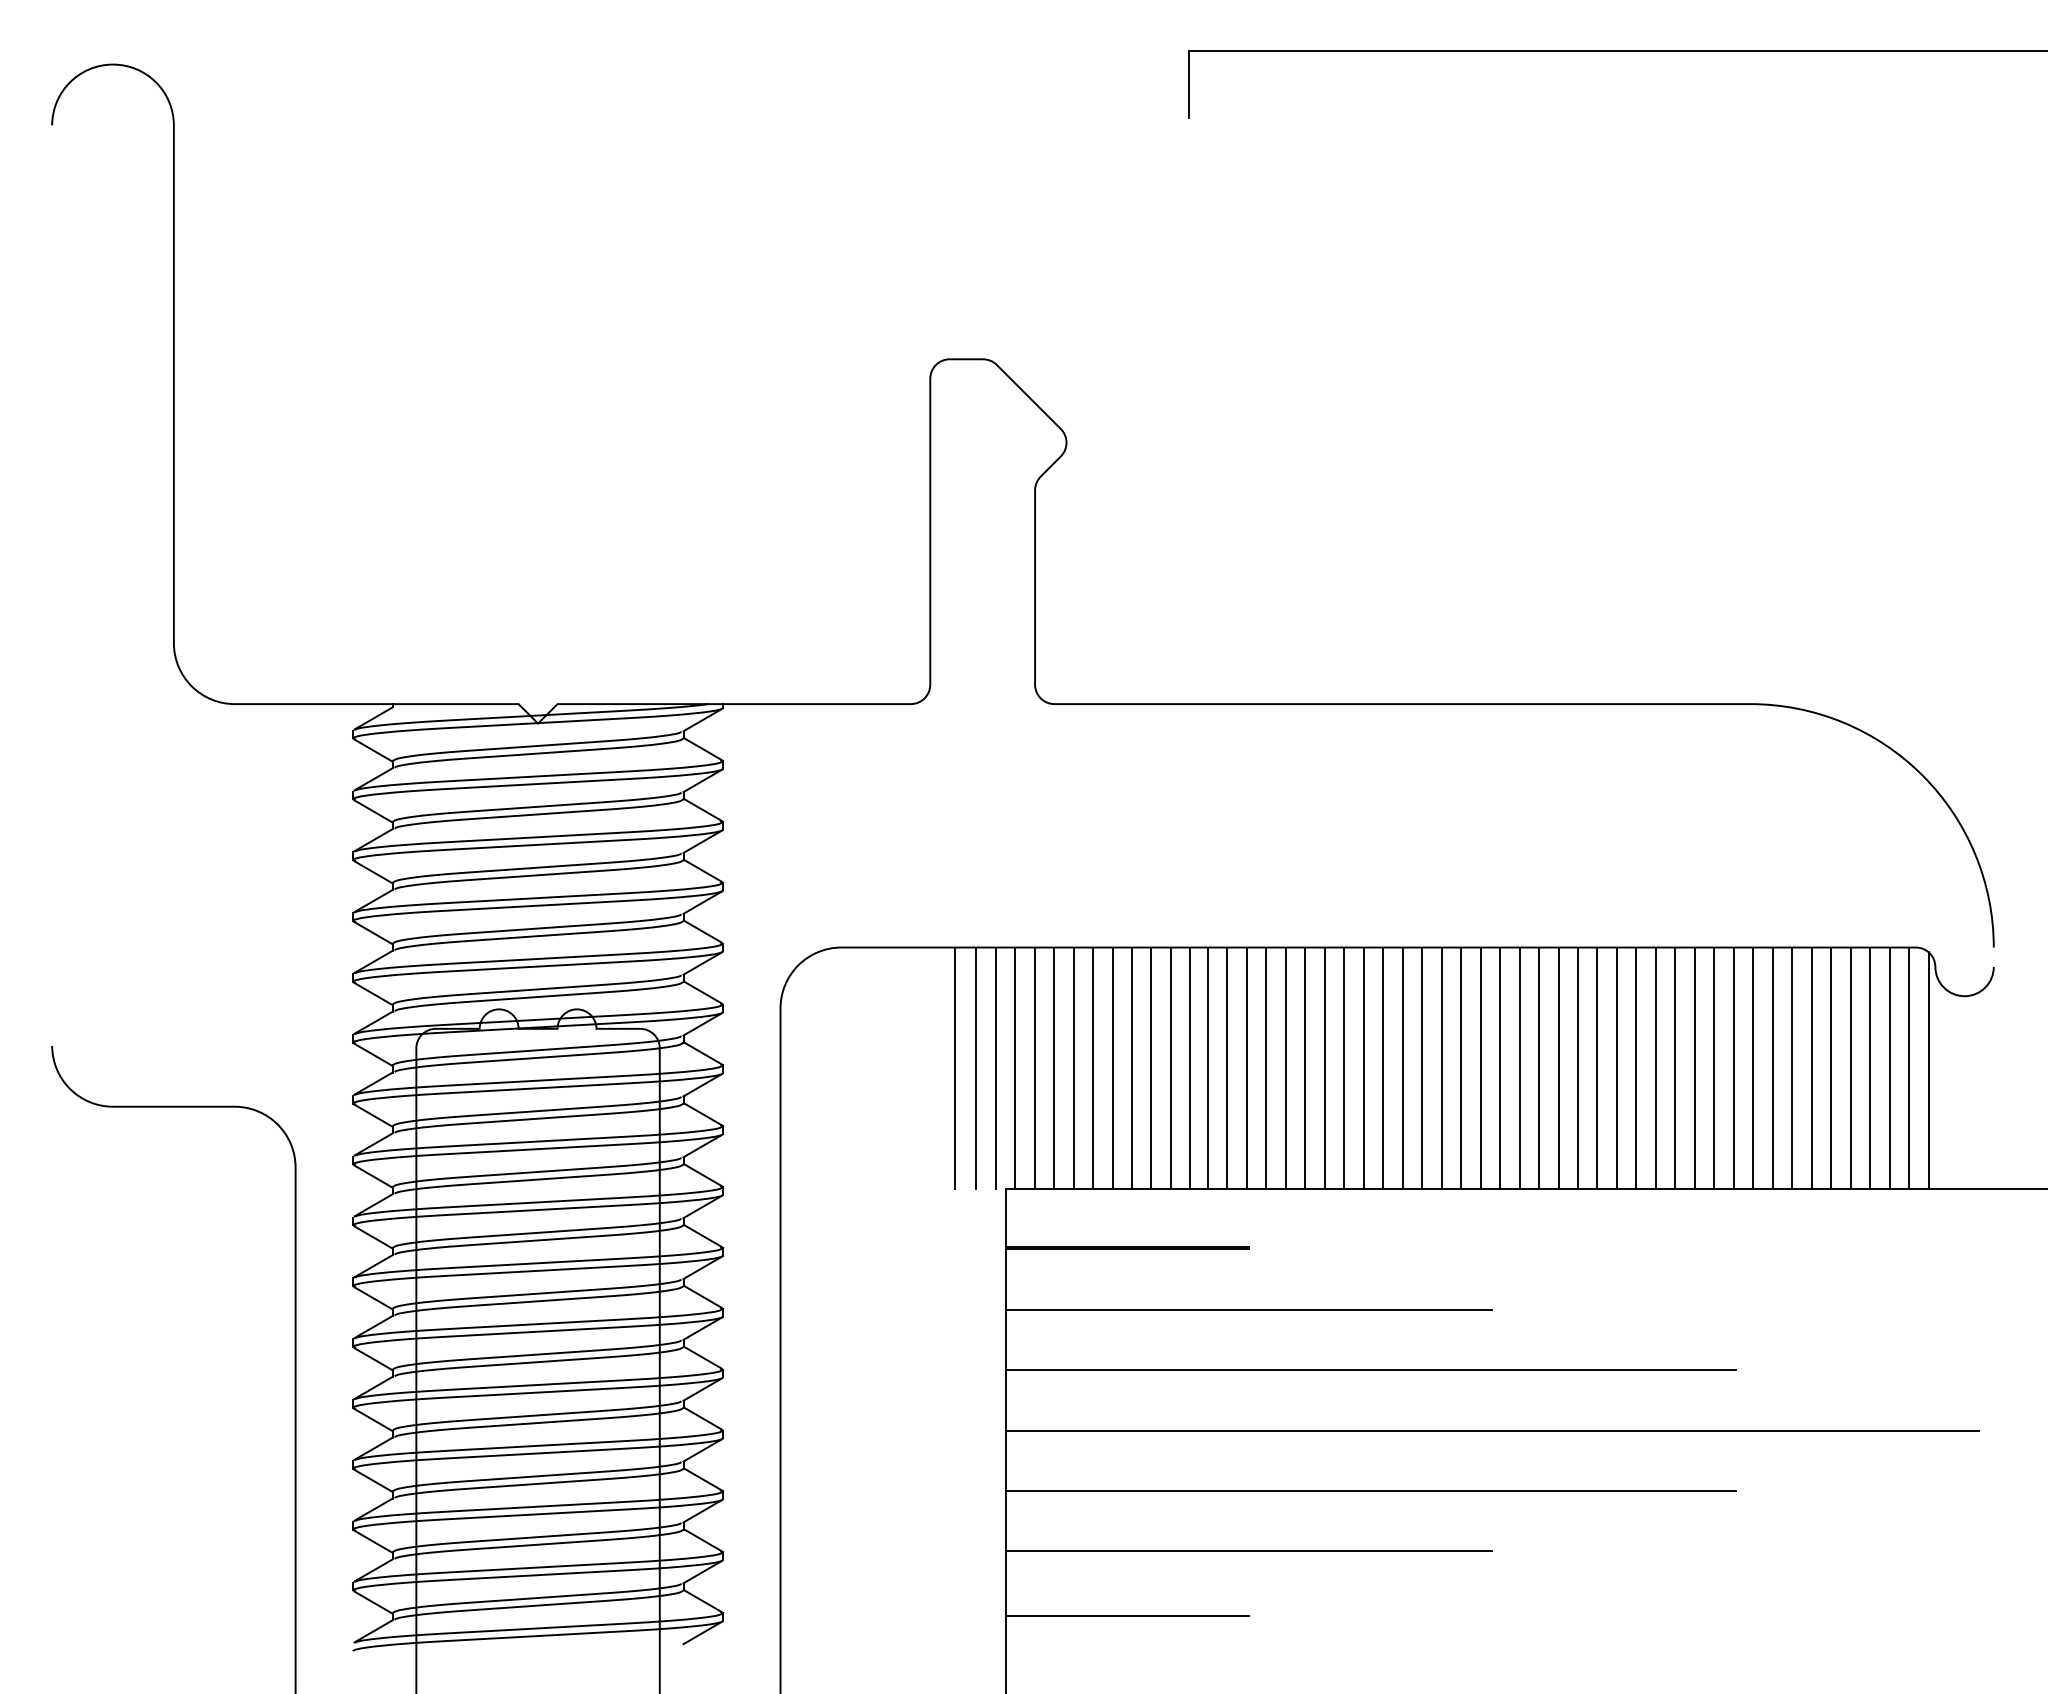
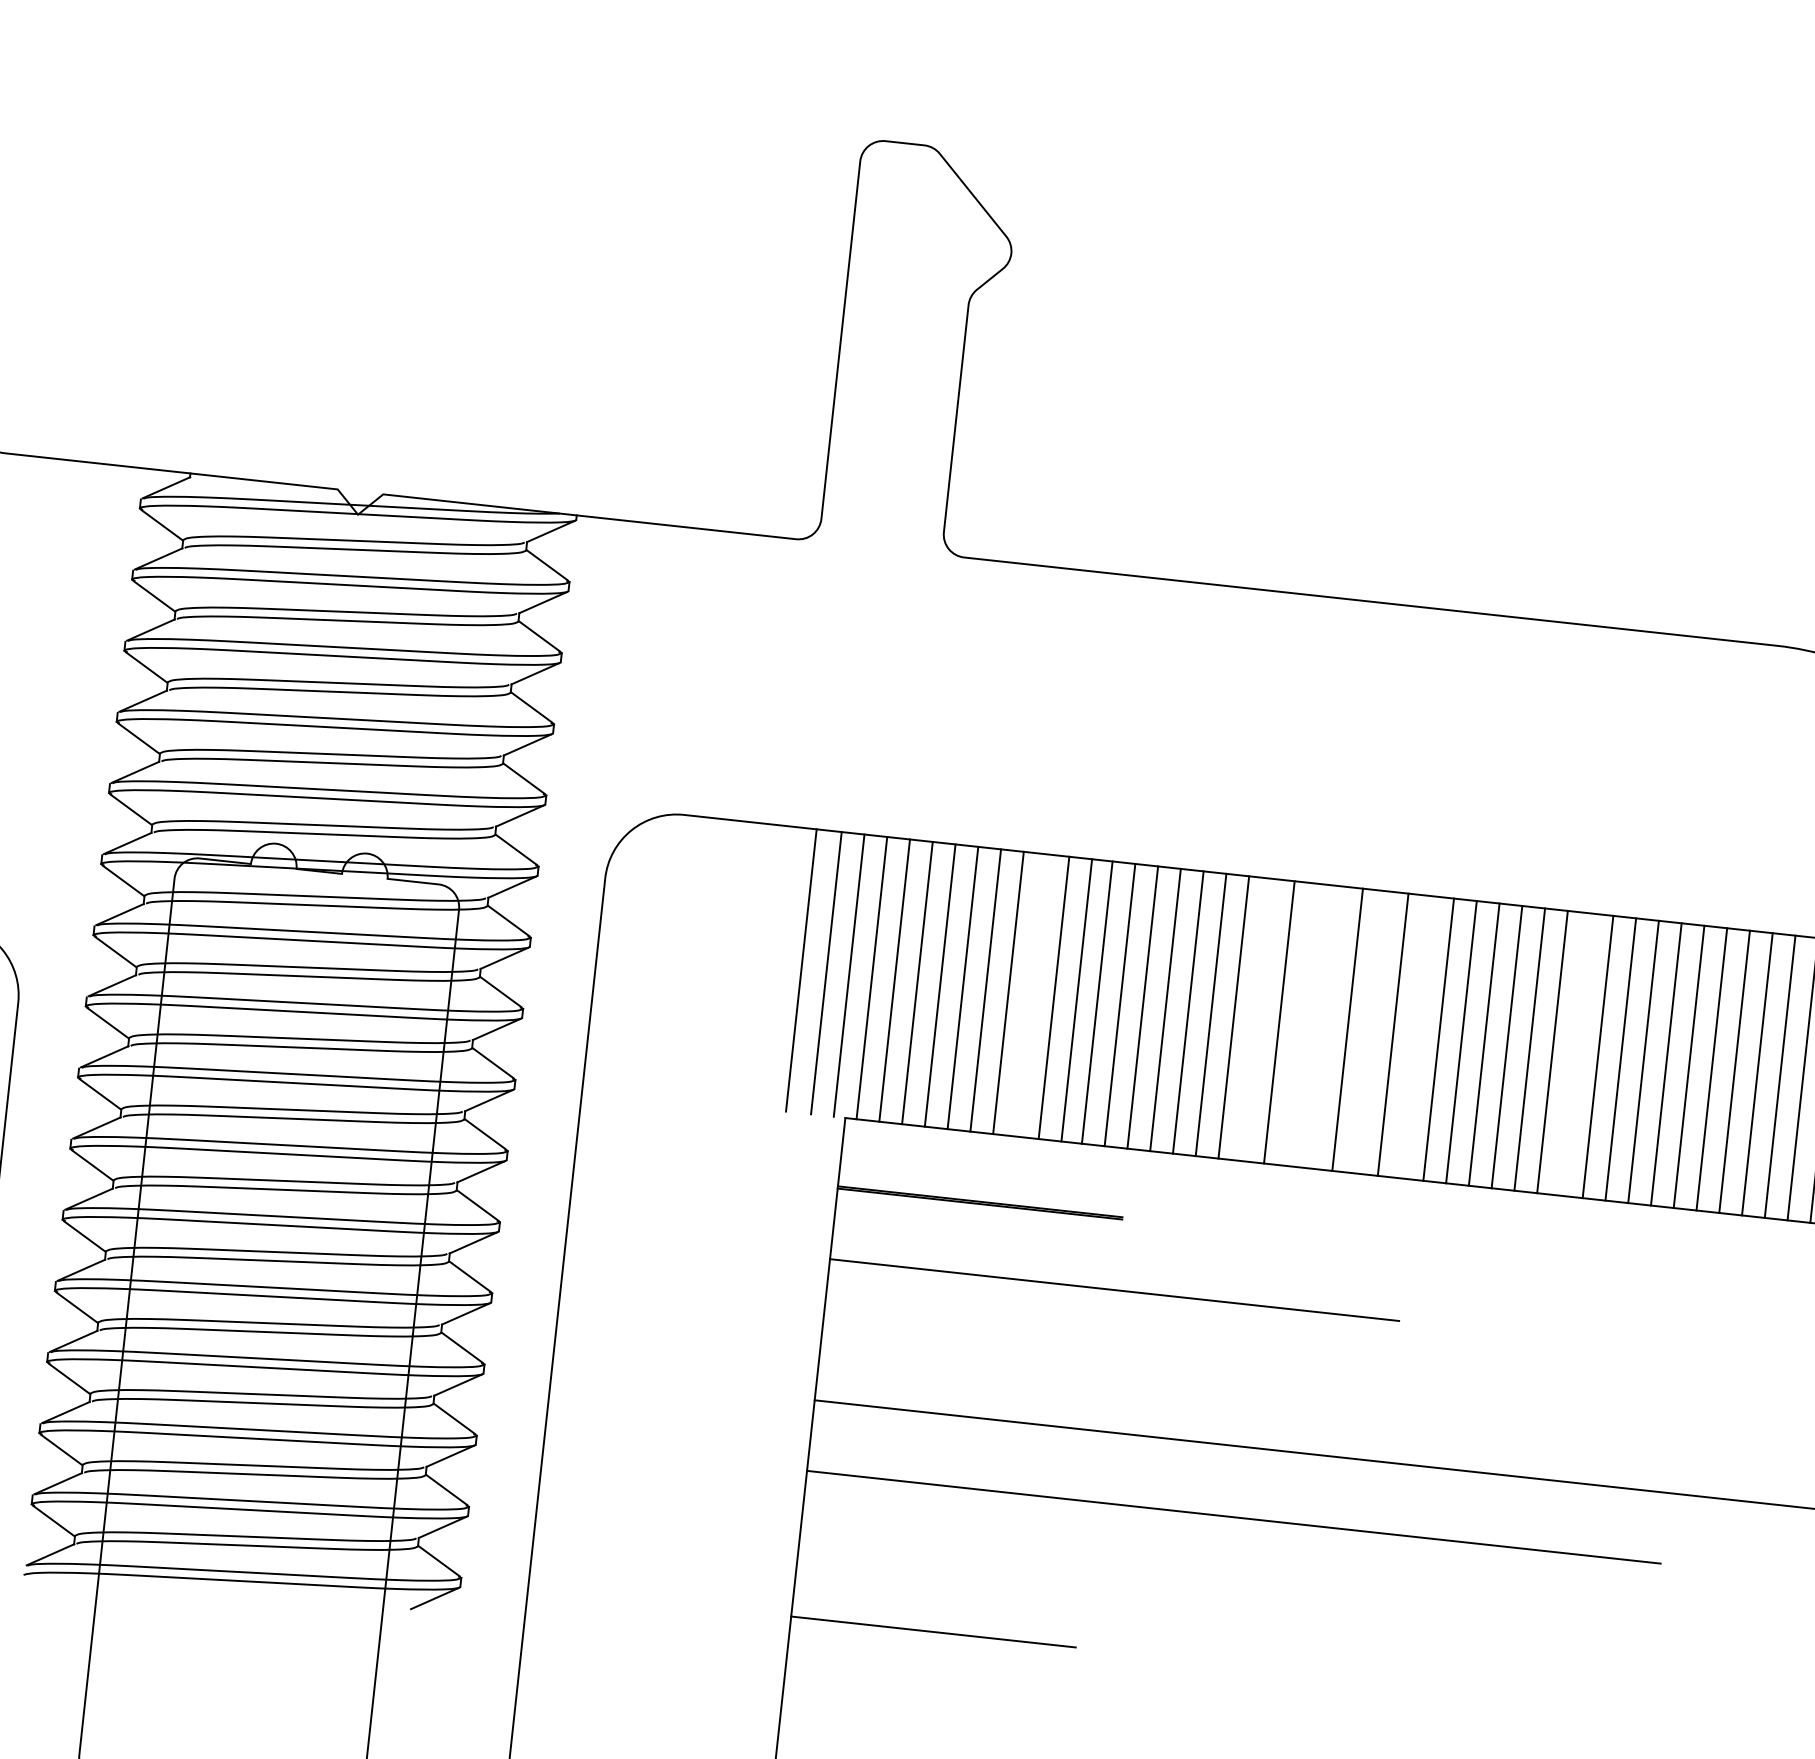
line: (1151, 1068) -> (1031, 995), removed
line: (1344, 1068) -> (1256, 1020), removed
line: (1383, 1068) -> (1302, 1025), removed
line: (1402, 1068) -> (1324, 1027), removed
line: (1441, 1068) -> (1370, 1032), removed
line: (1480, 1068) -> (1415, 1037), removed
line: (1616, 1068) -> (1574, 1054), removed
line: (1370, 1370) -> (1248, 1376), removed
line: (1248, 1551) -> (1083, 1572), removed

